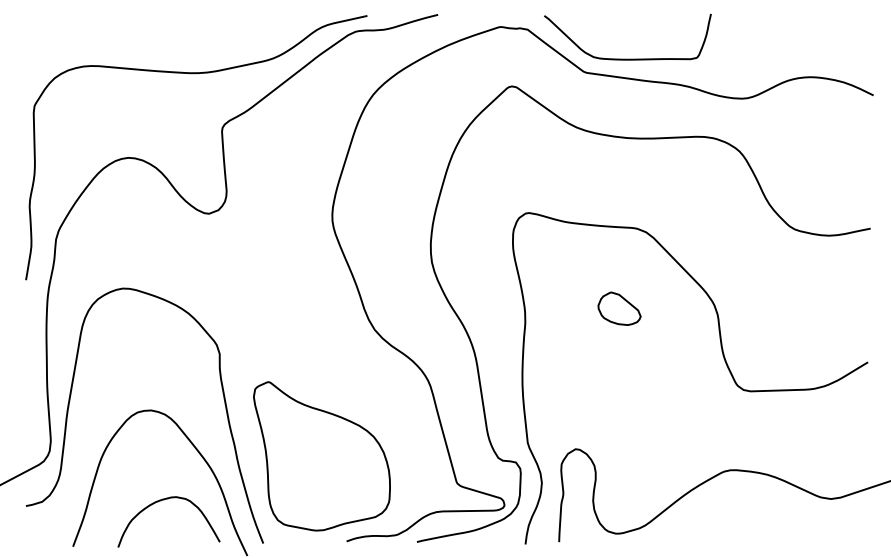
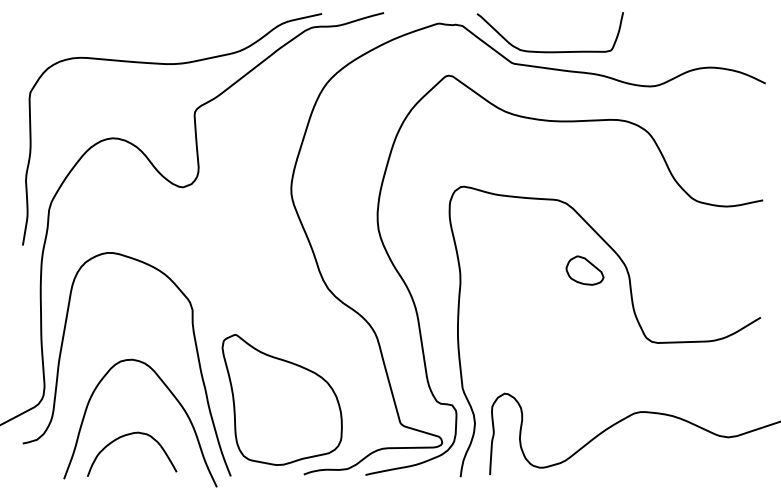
part: (618, 308) -> (584, 270), moved
curve: (165, 500) -> (129, 435), moved

